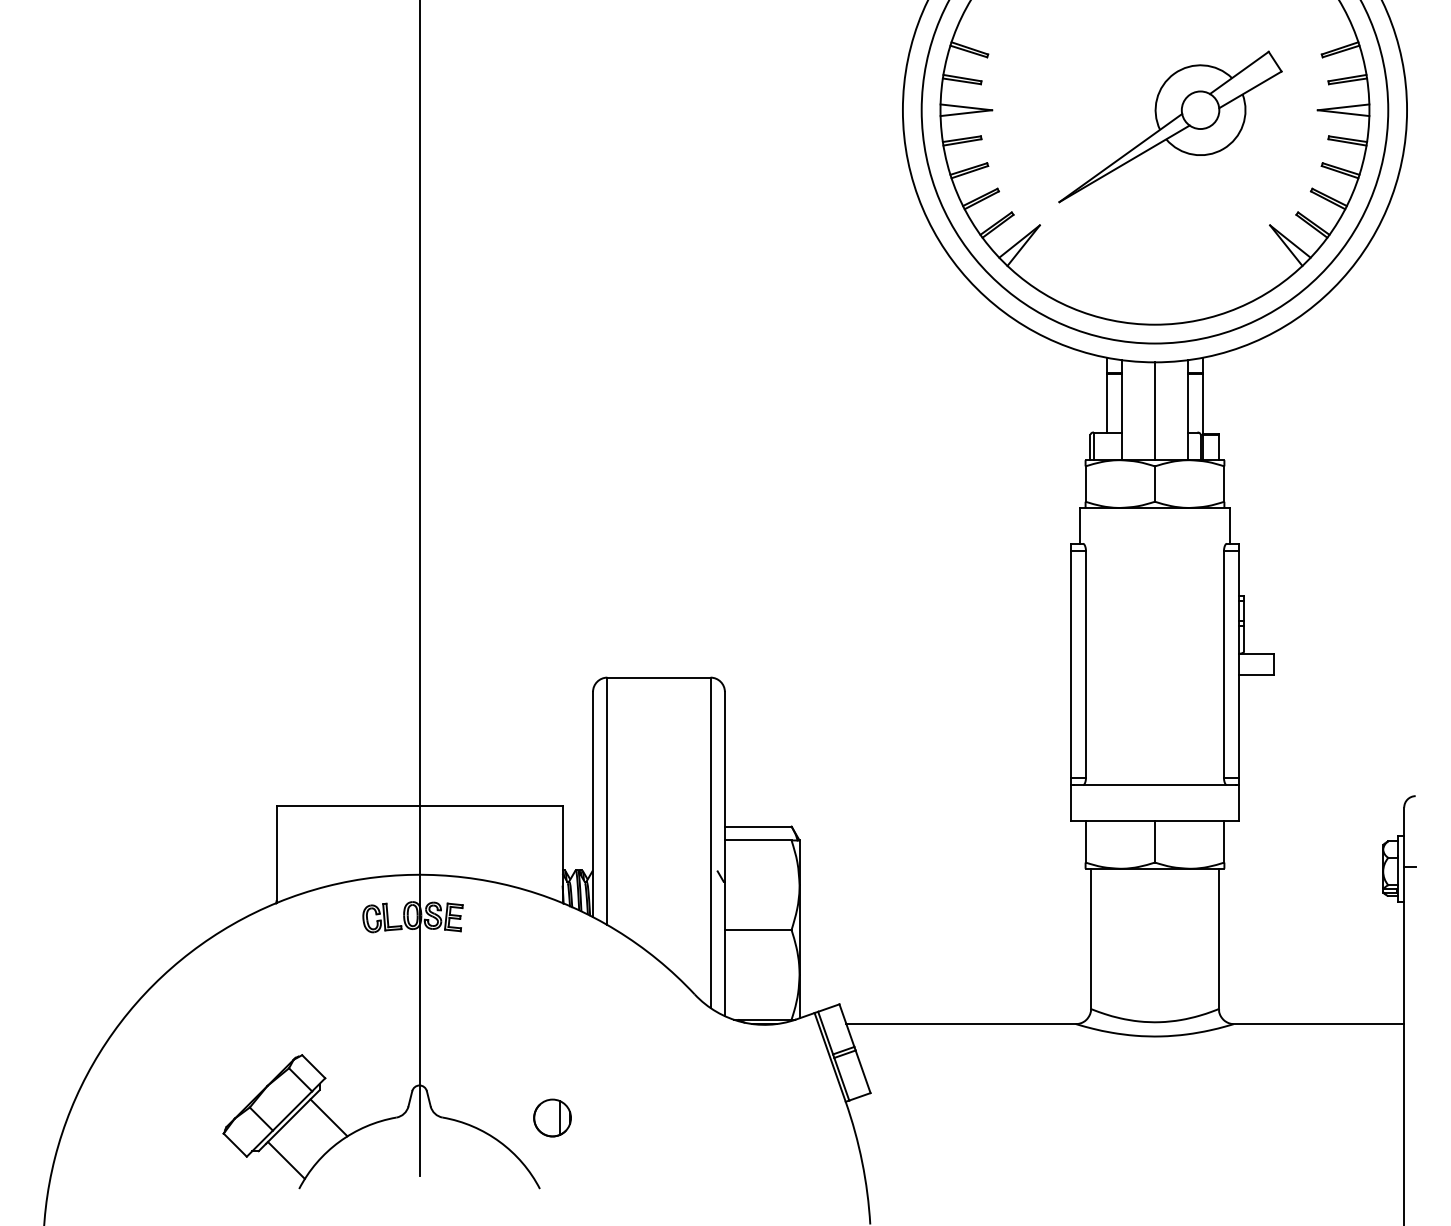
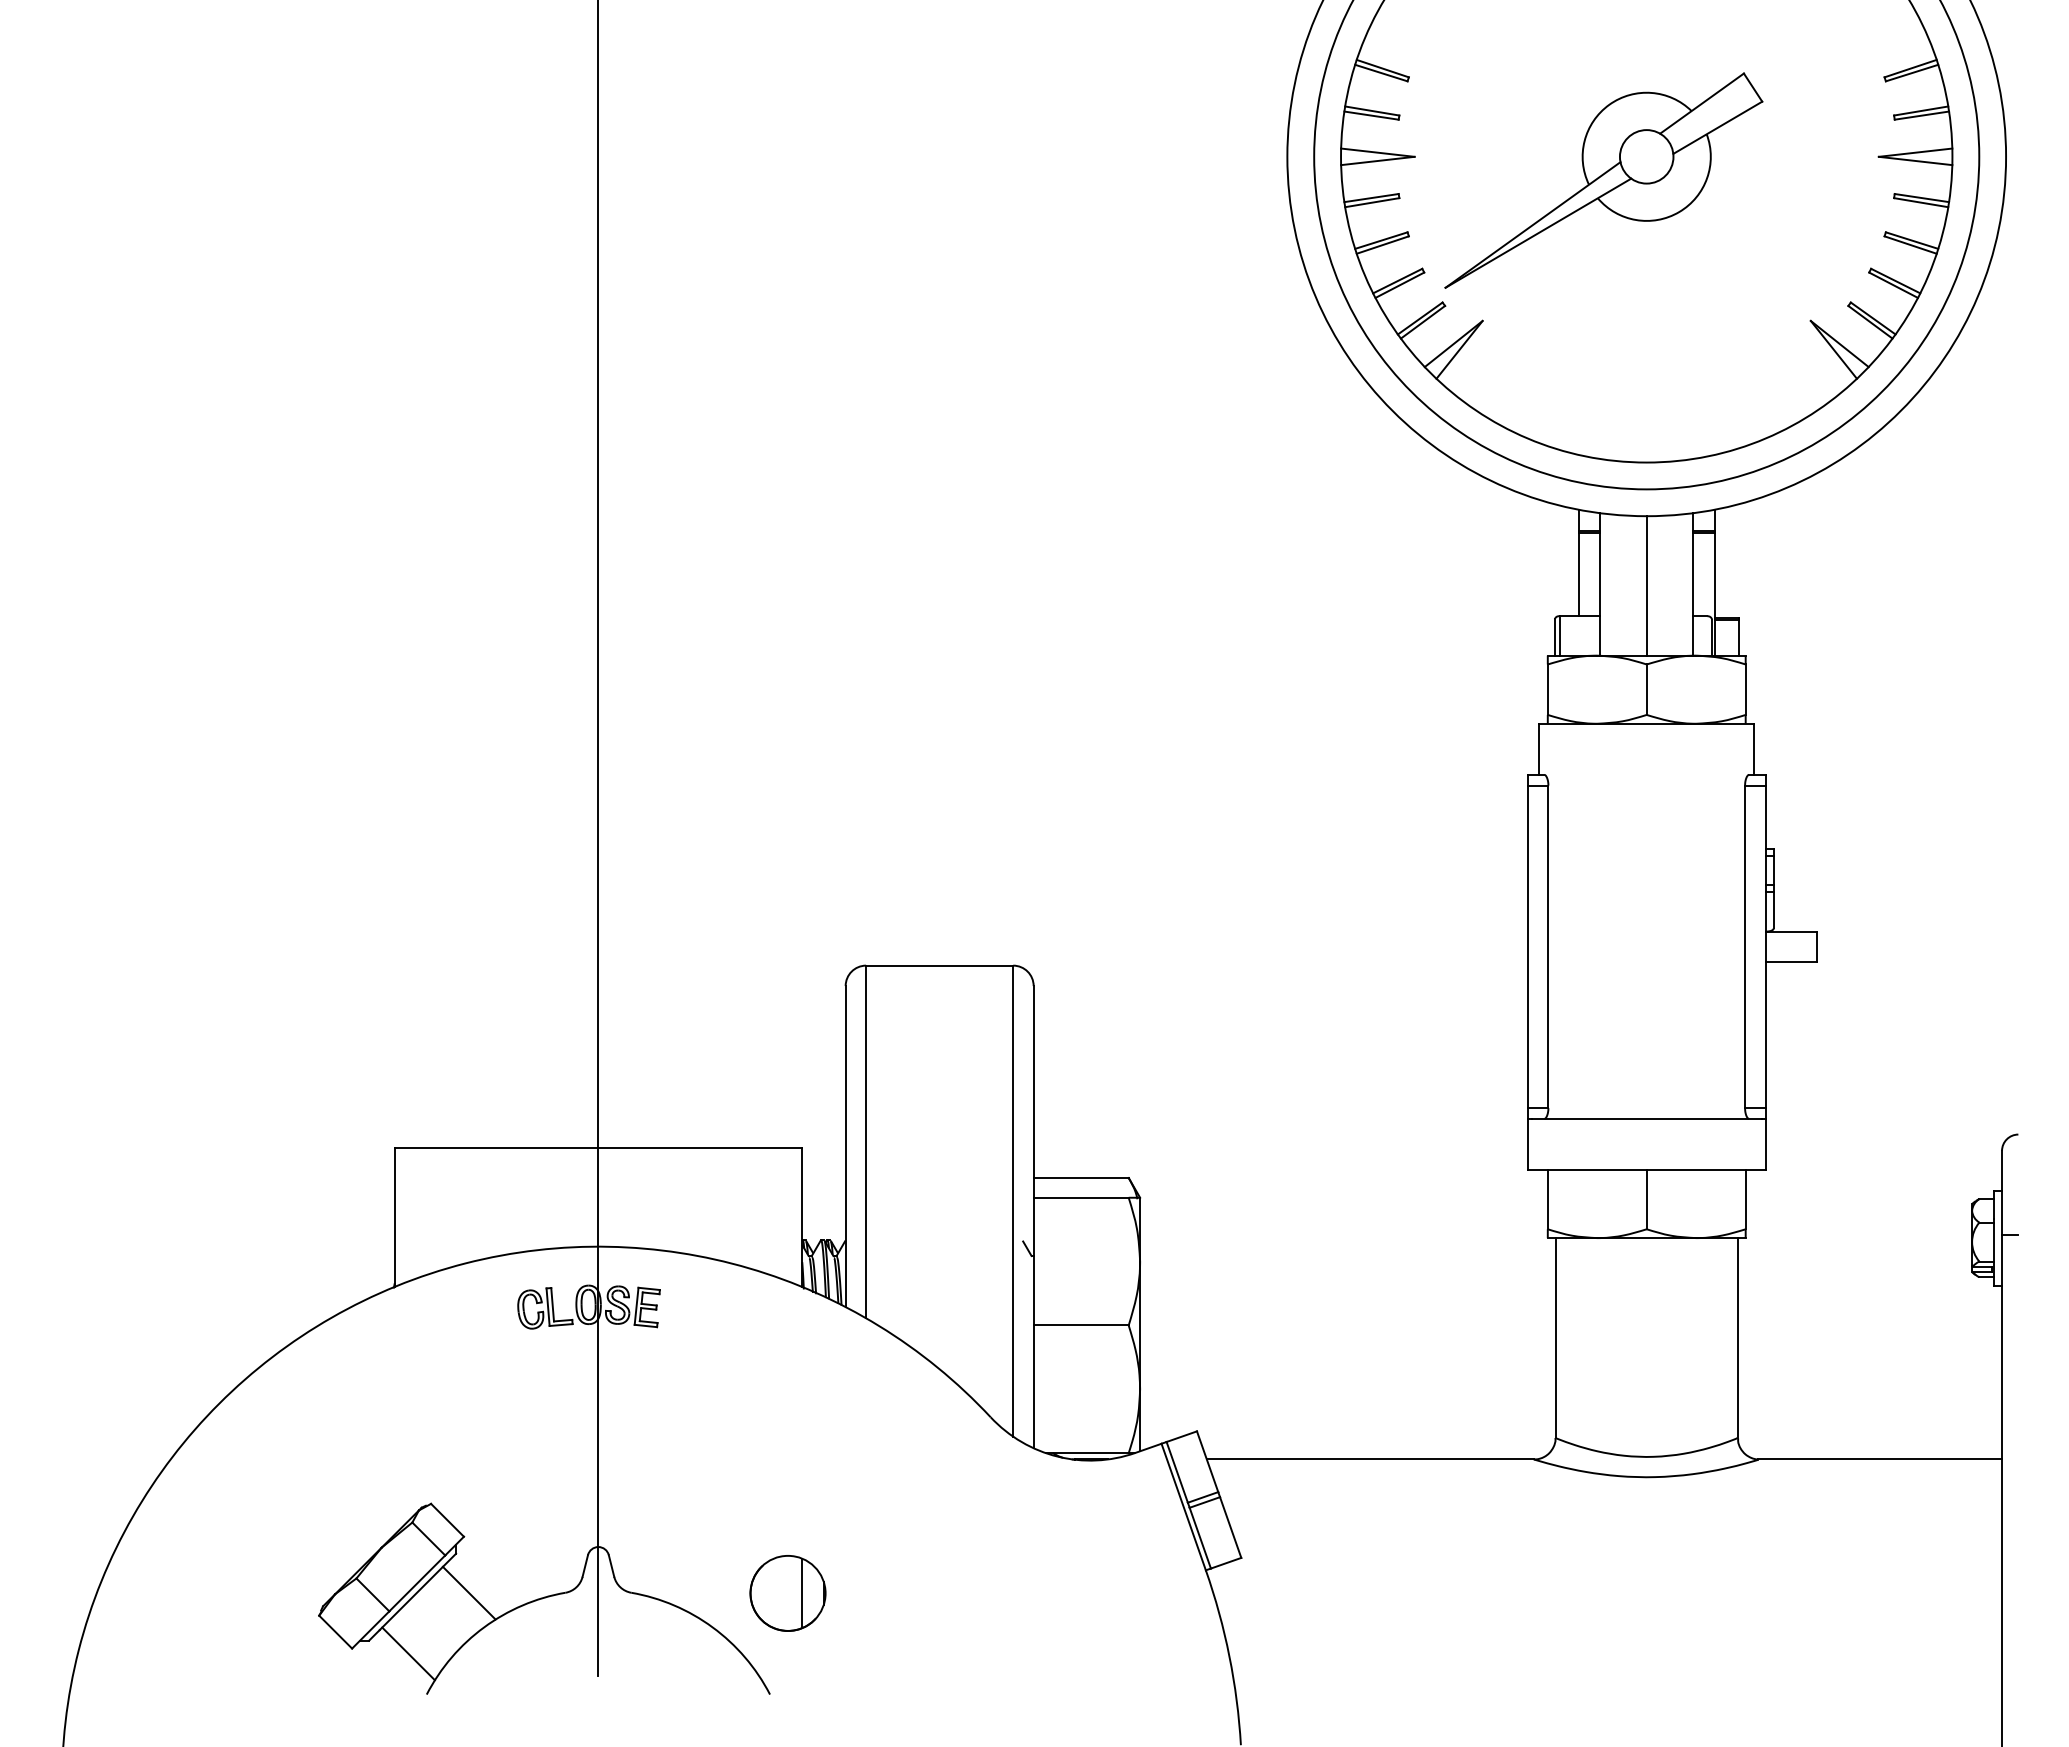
part: (1170, 126) -> (1603, 180), moved
part: (552, 1118) -> (787, 1593), size x1.43

